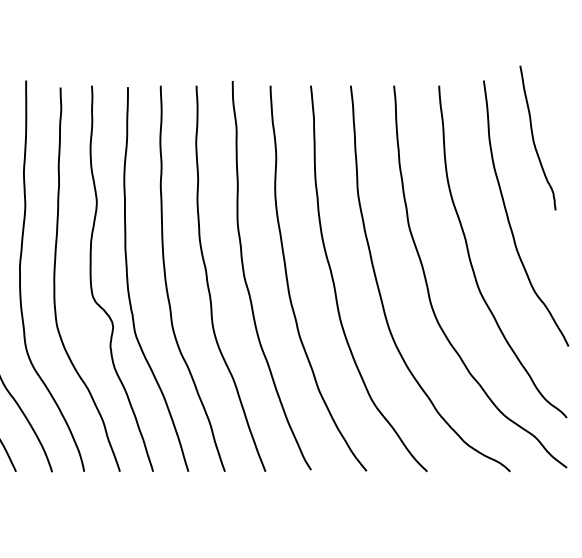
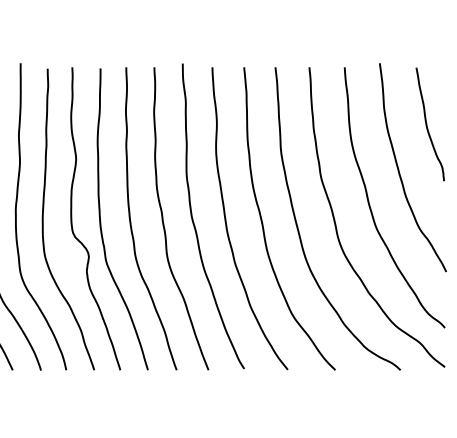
curve: (534, 138) -> (427, 124), moved

